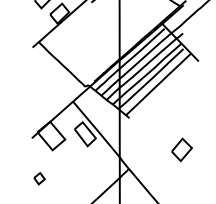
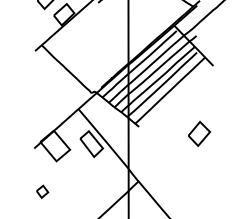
part: (182, 149) -> (199, 133), moved

